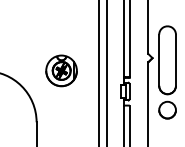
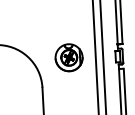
part: (61, 70) -> (69, 57), moved

